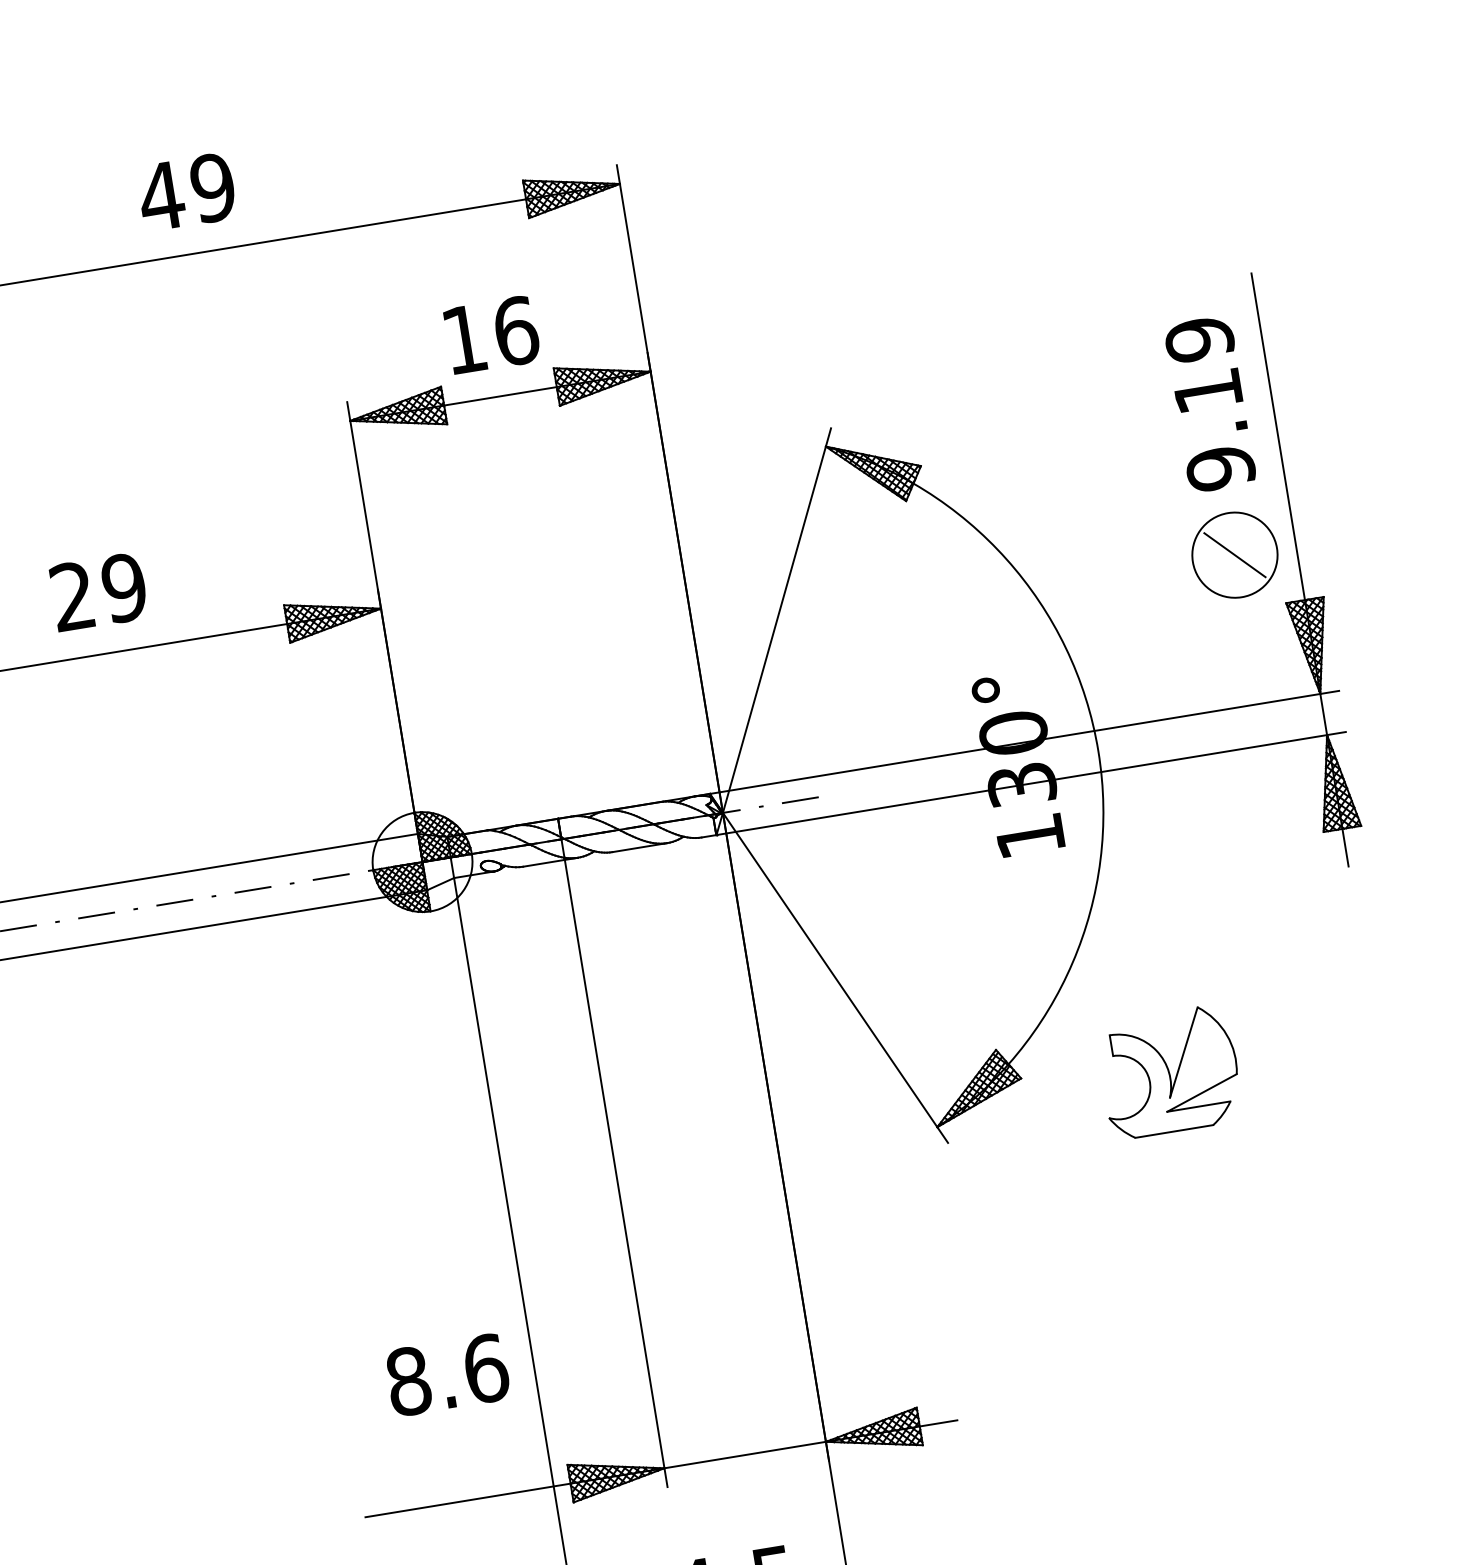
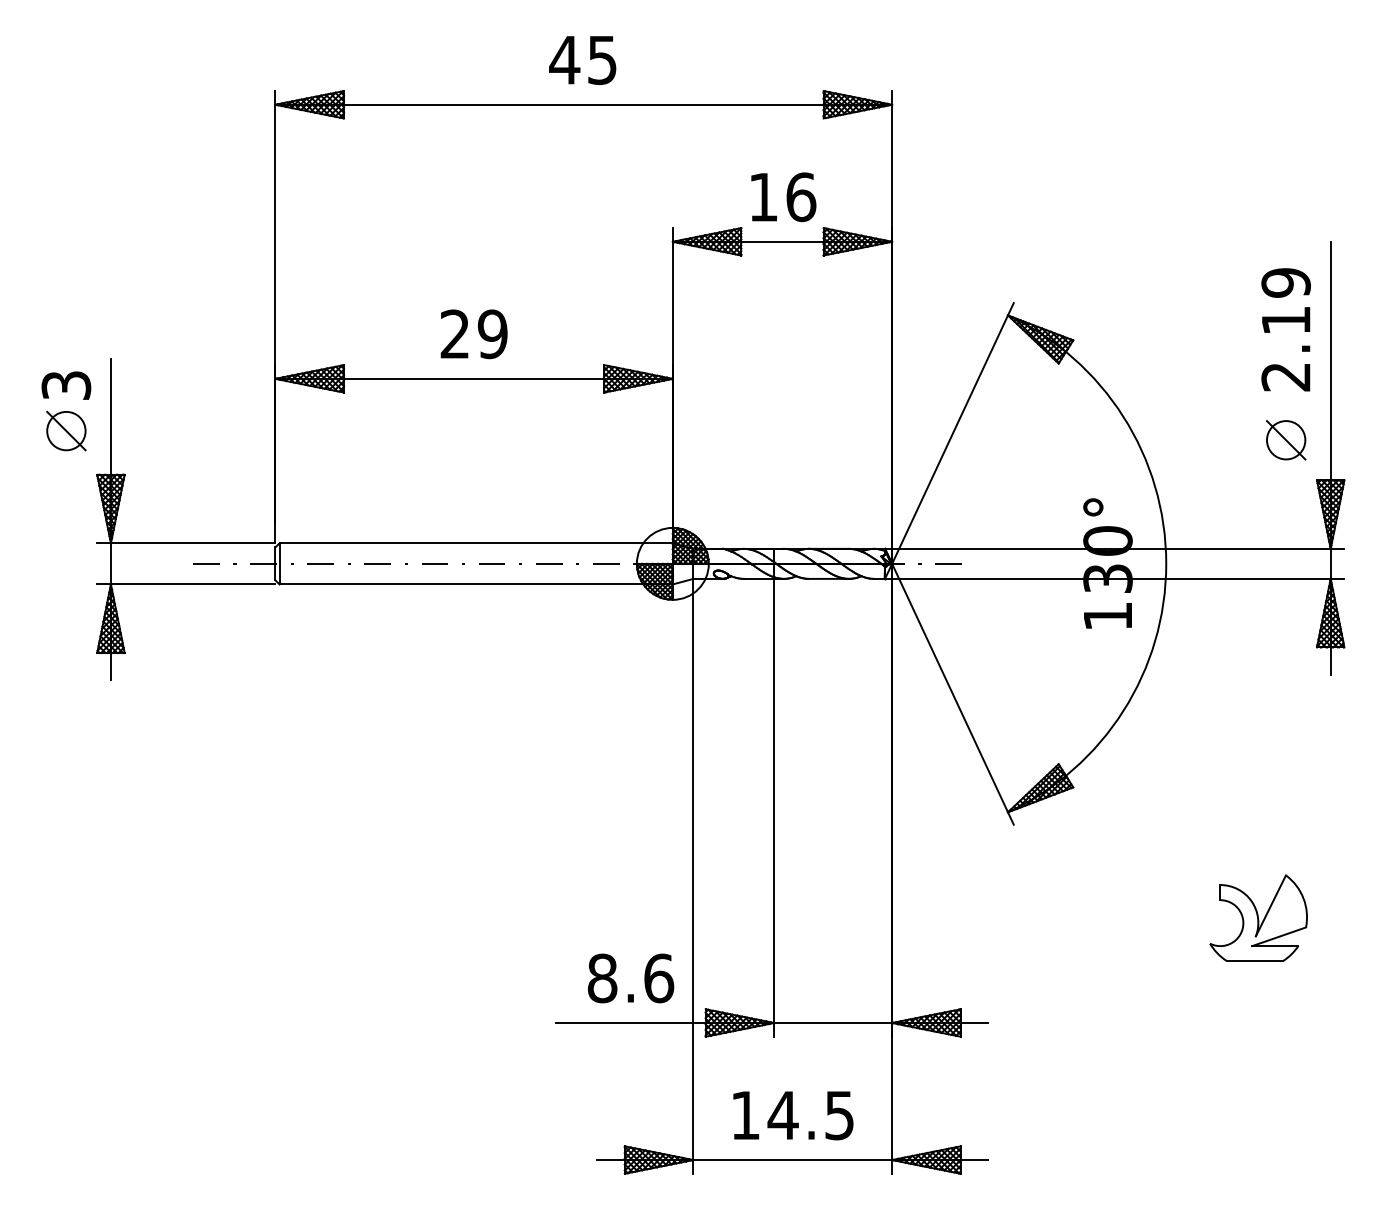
text: (213, 186) -> (602, 59), 49 -> 45
text: (1219, 467) -> (1285, 376), 9.19 -> 2.19
circle: (1234, 555) -> (1285, 440), size x0.62
part: (1169, 1071) -> (1258, 917), moved
text: (448, 1374) -> (631, 978), moved

